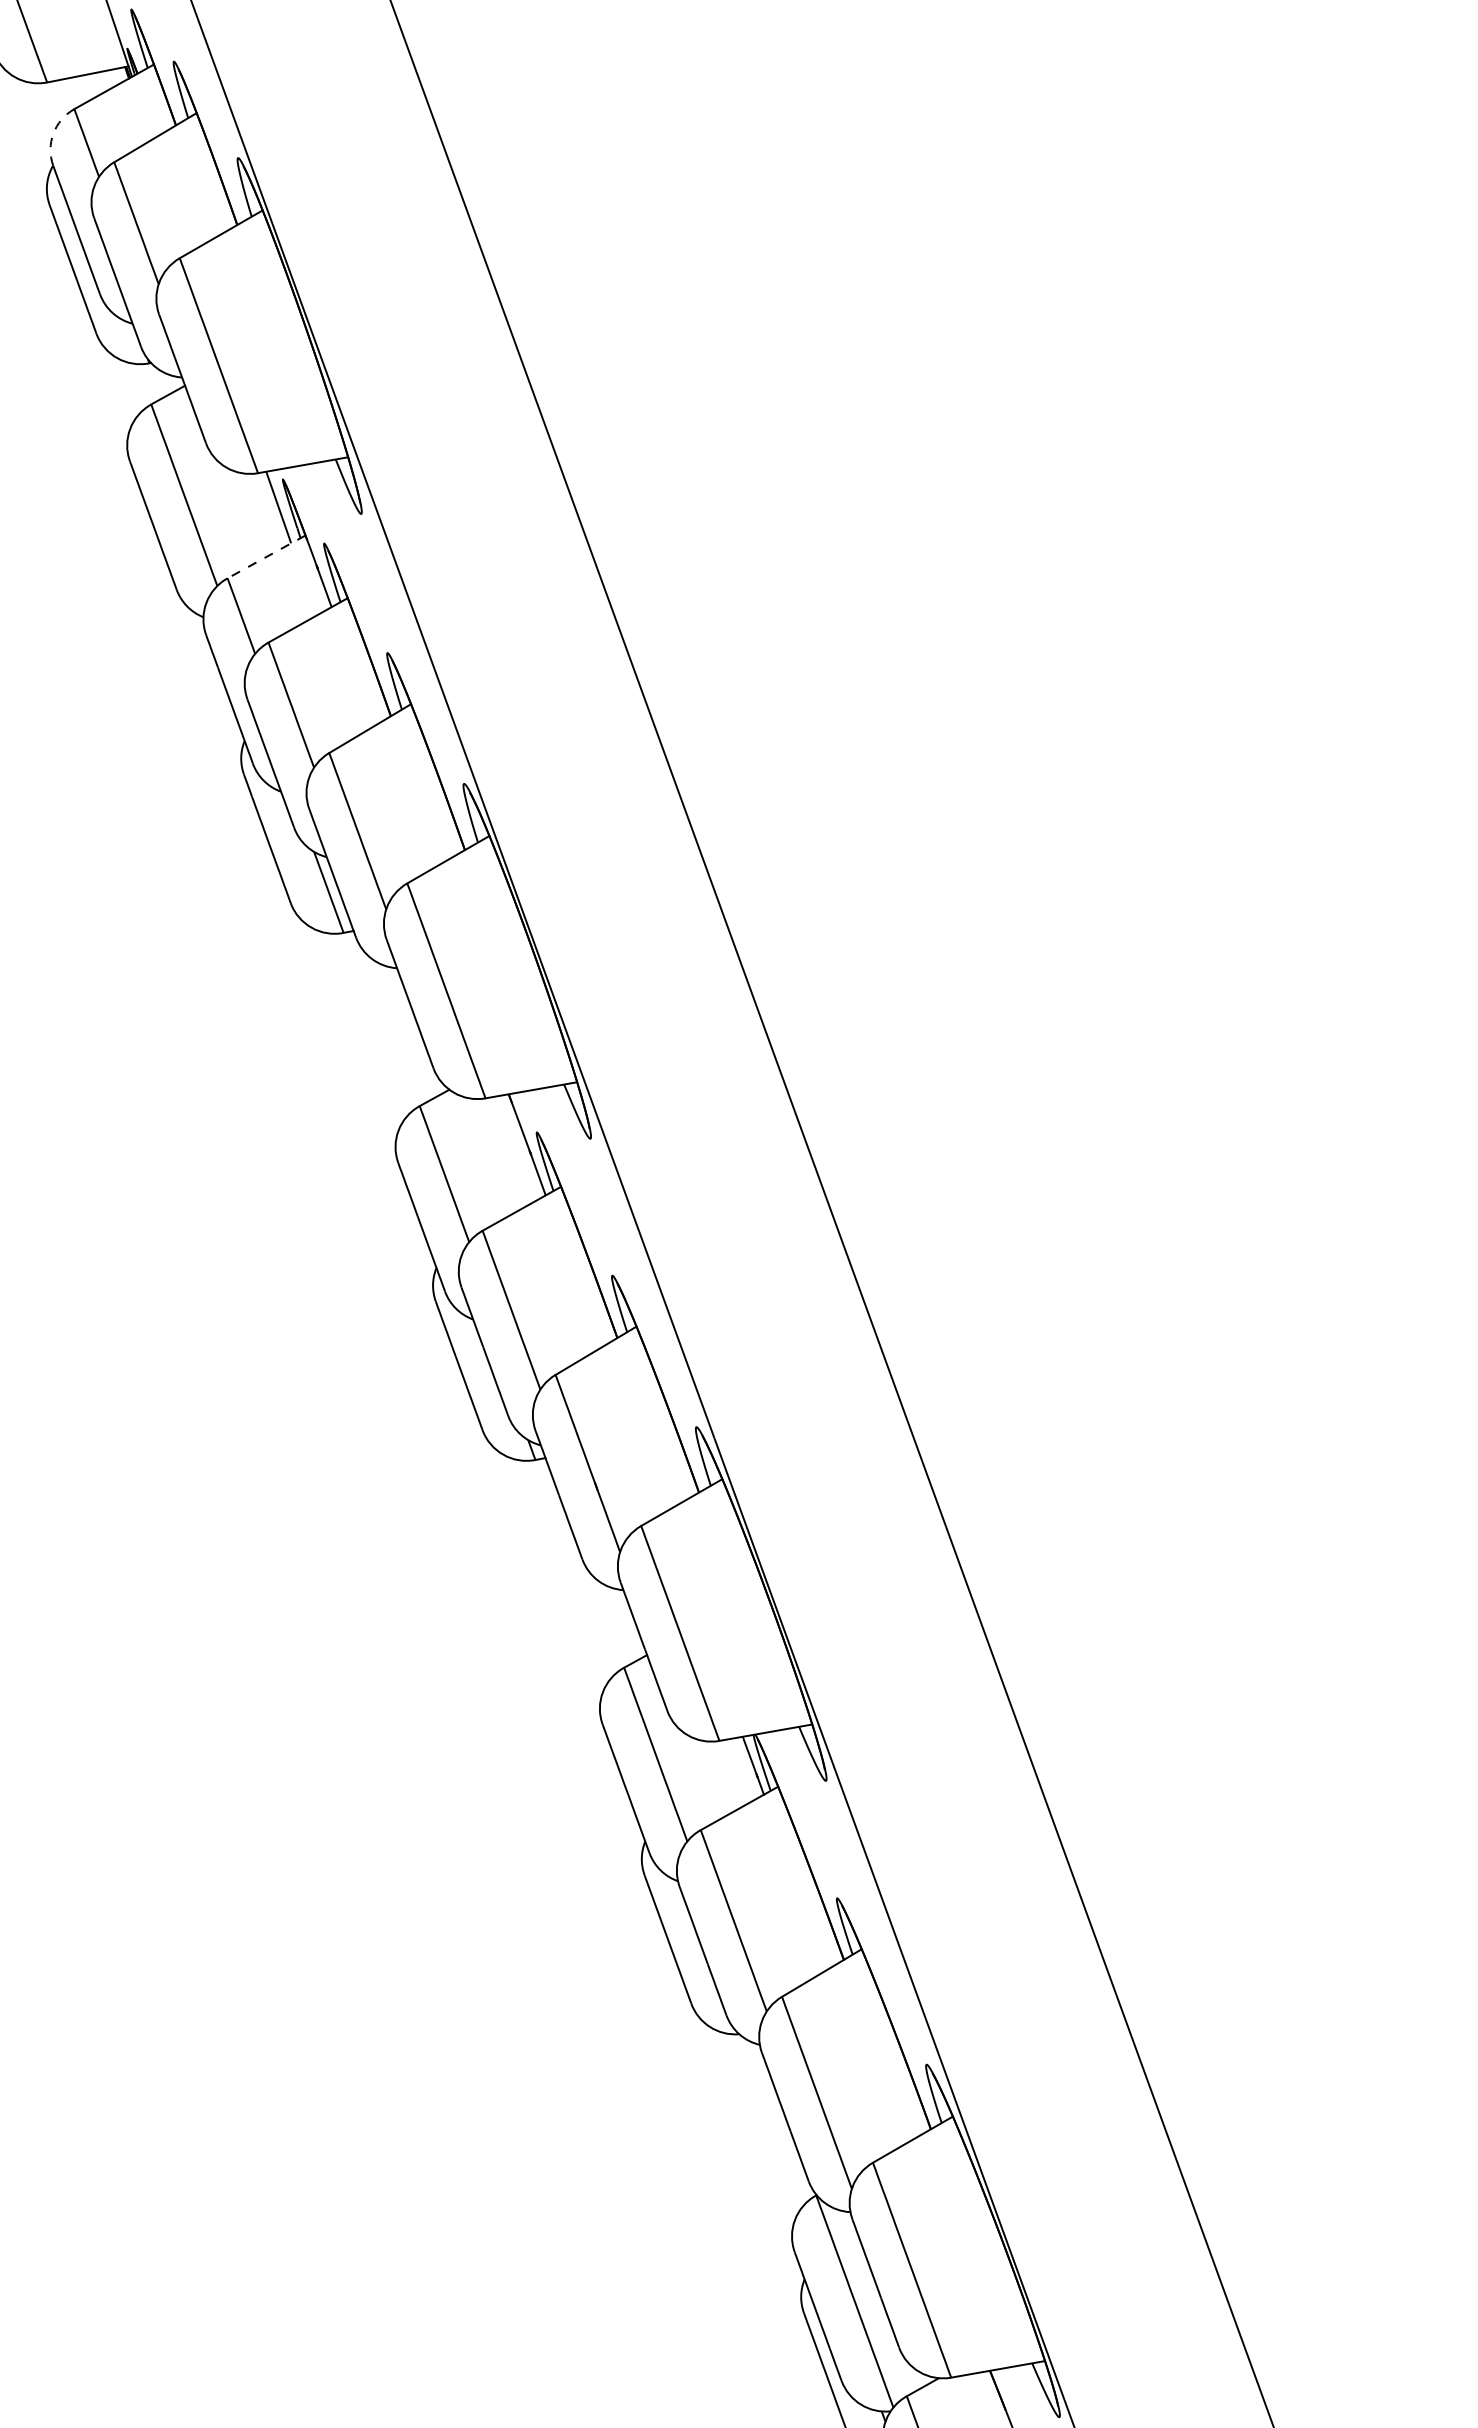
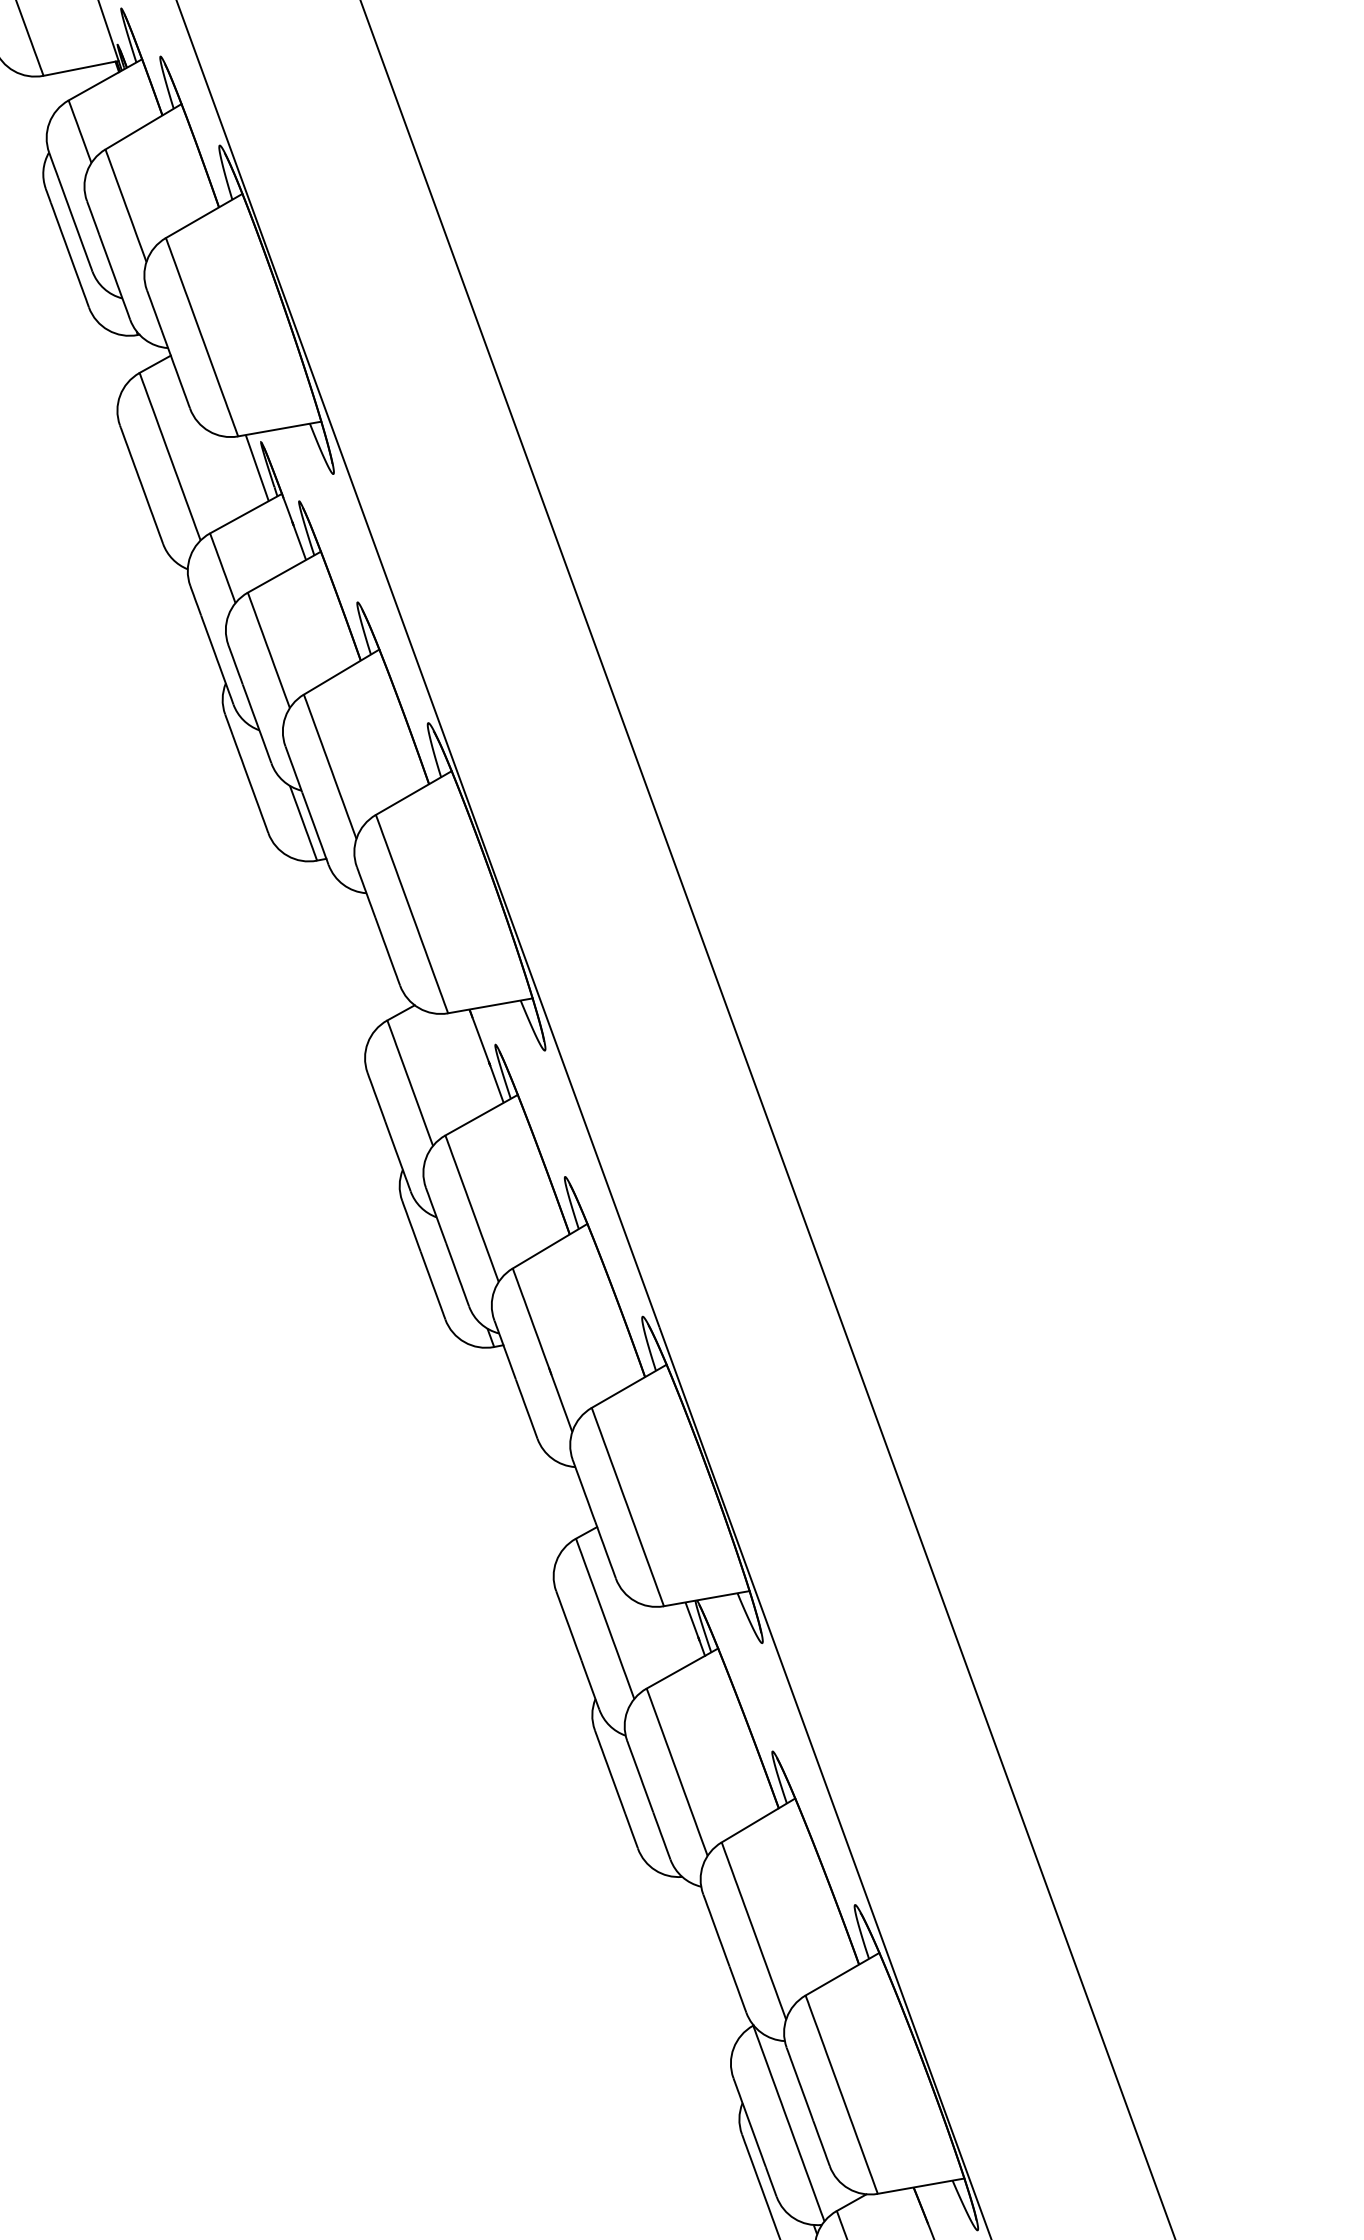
arc: (53, 133) -> (49, 122), dashed -> solid
line: (266, 557) -> (245, 514), dashed -> solid

